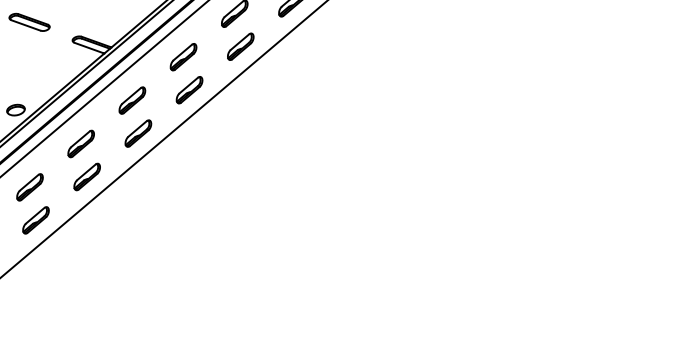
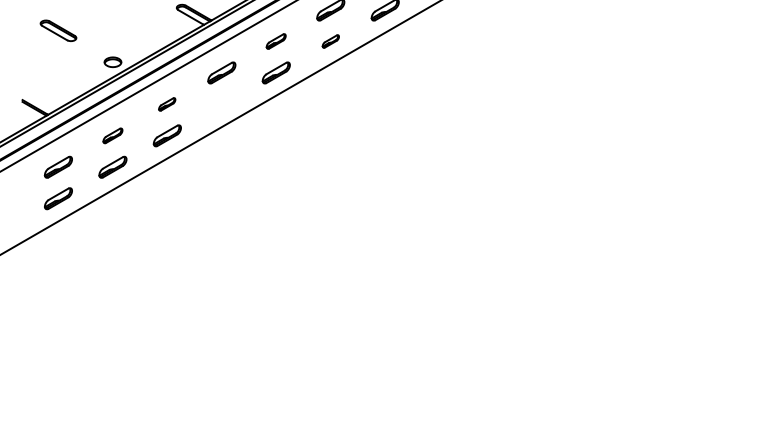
part: (240, 46) -> (330, 41), size x0.6
part: (182, 57) -> (275, 41), size x0.7
part: (138, 133) -> (221, 104), removed
part: (80, 144) -> (166, 104), size x0.6
part: (29, 187) -> (112, 135), size x0.7

